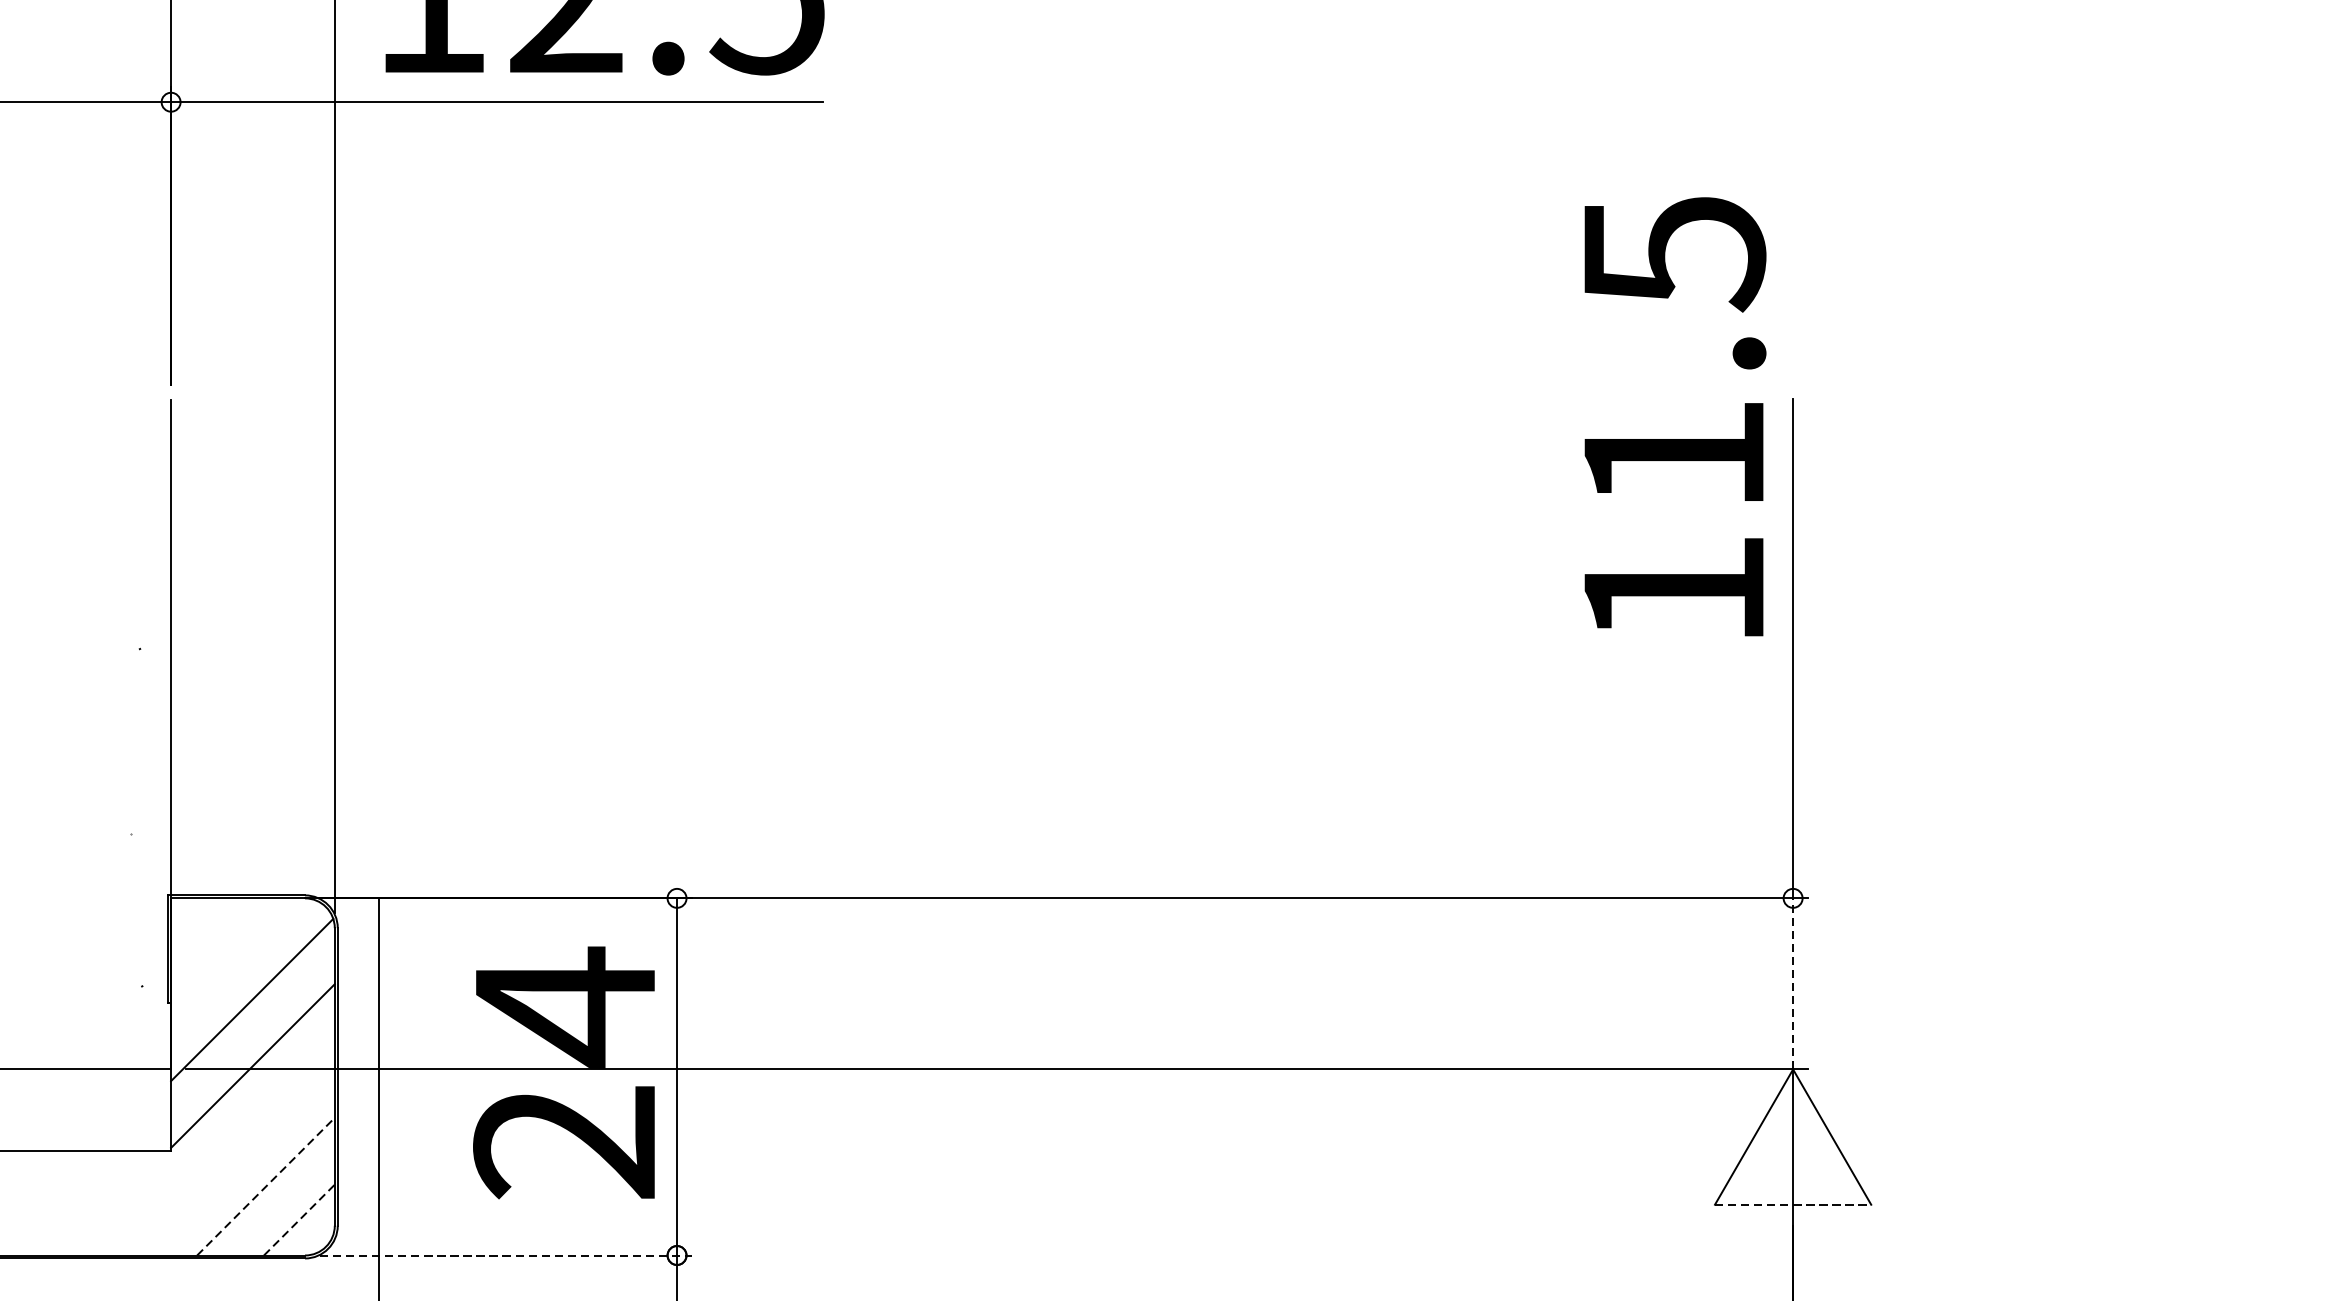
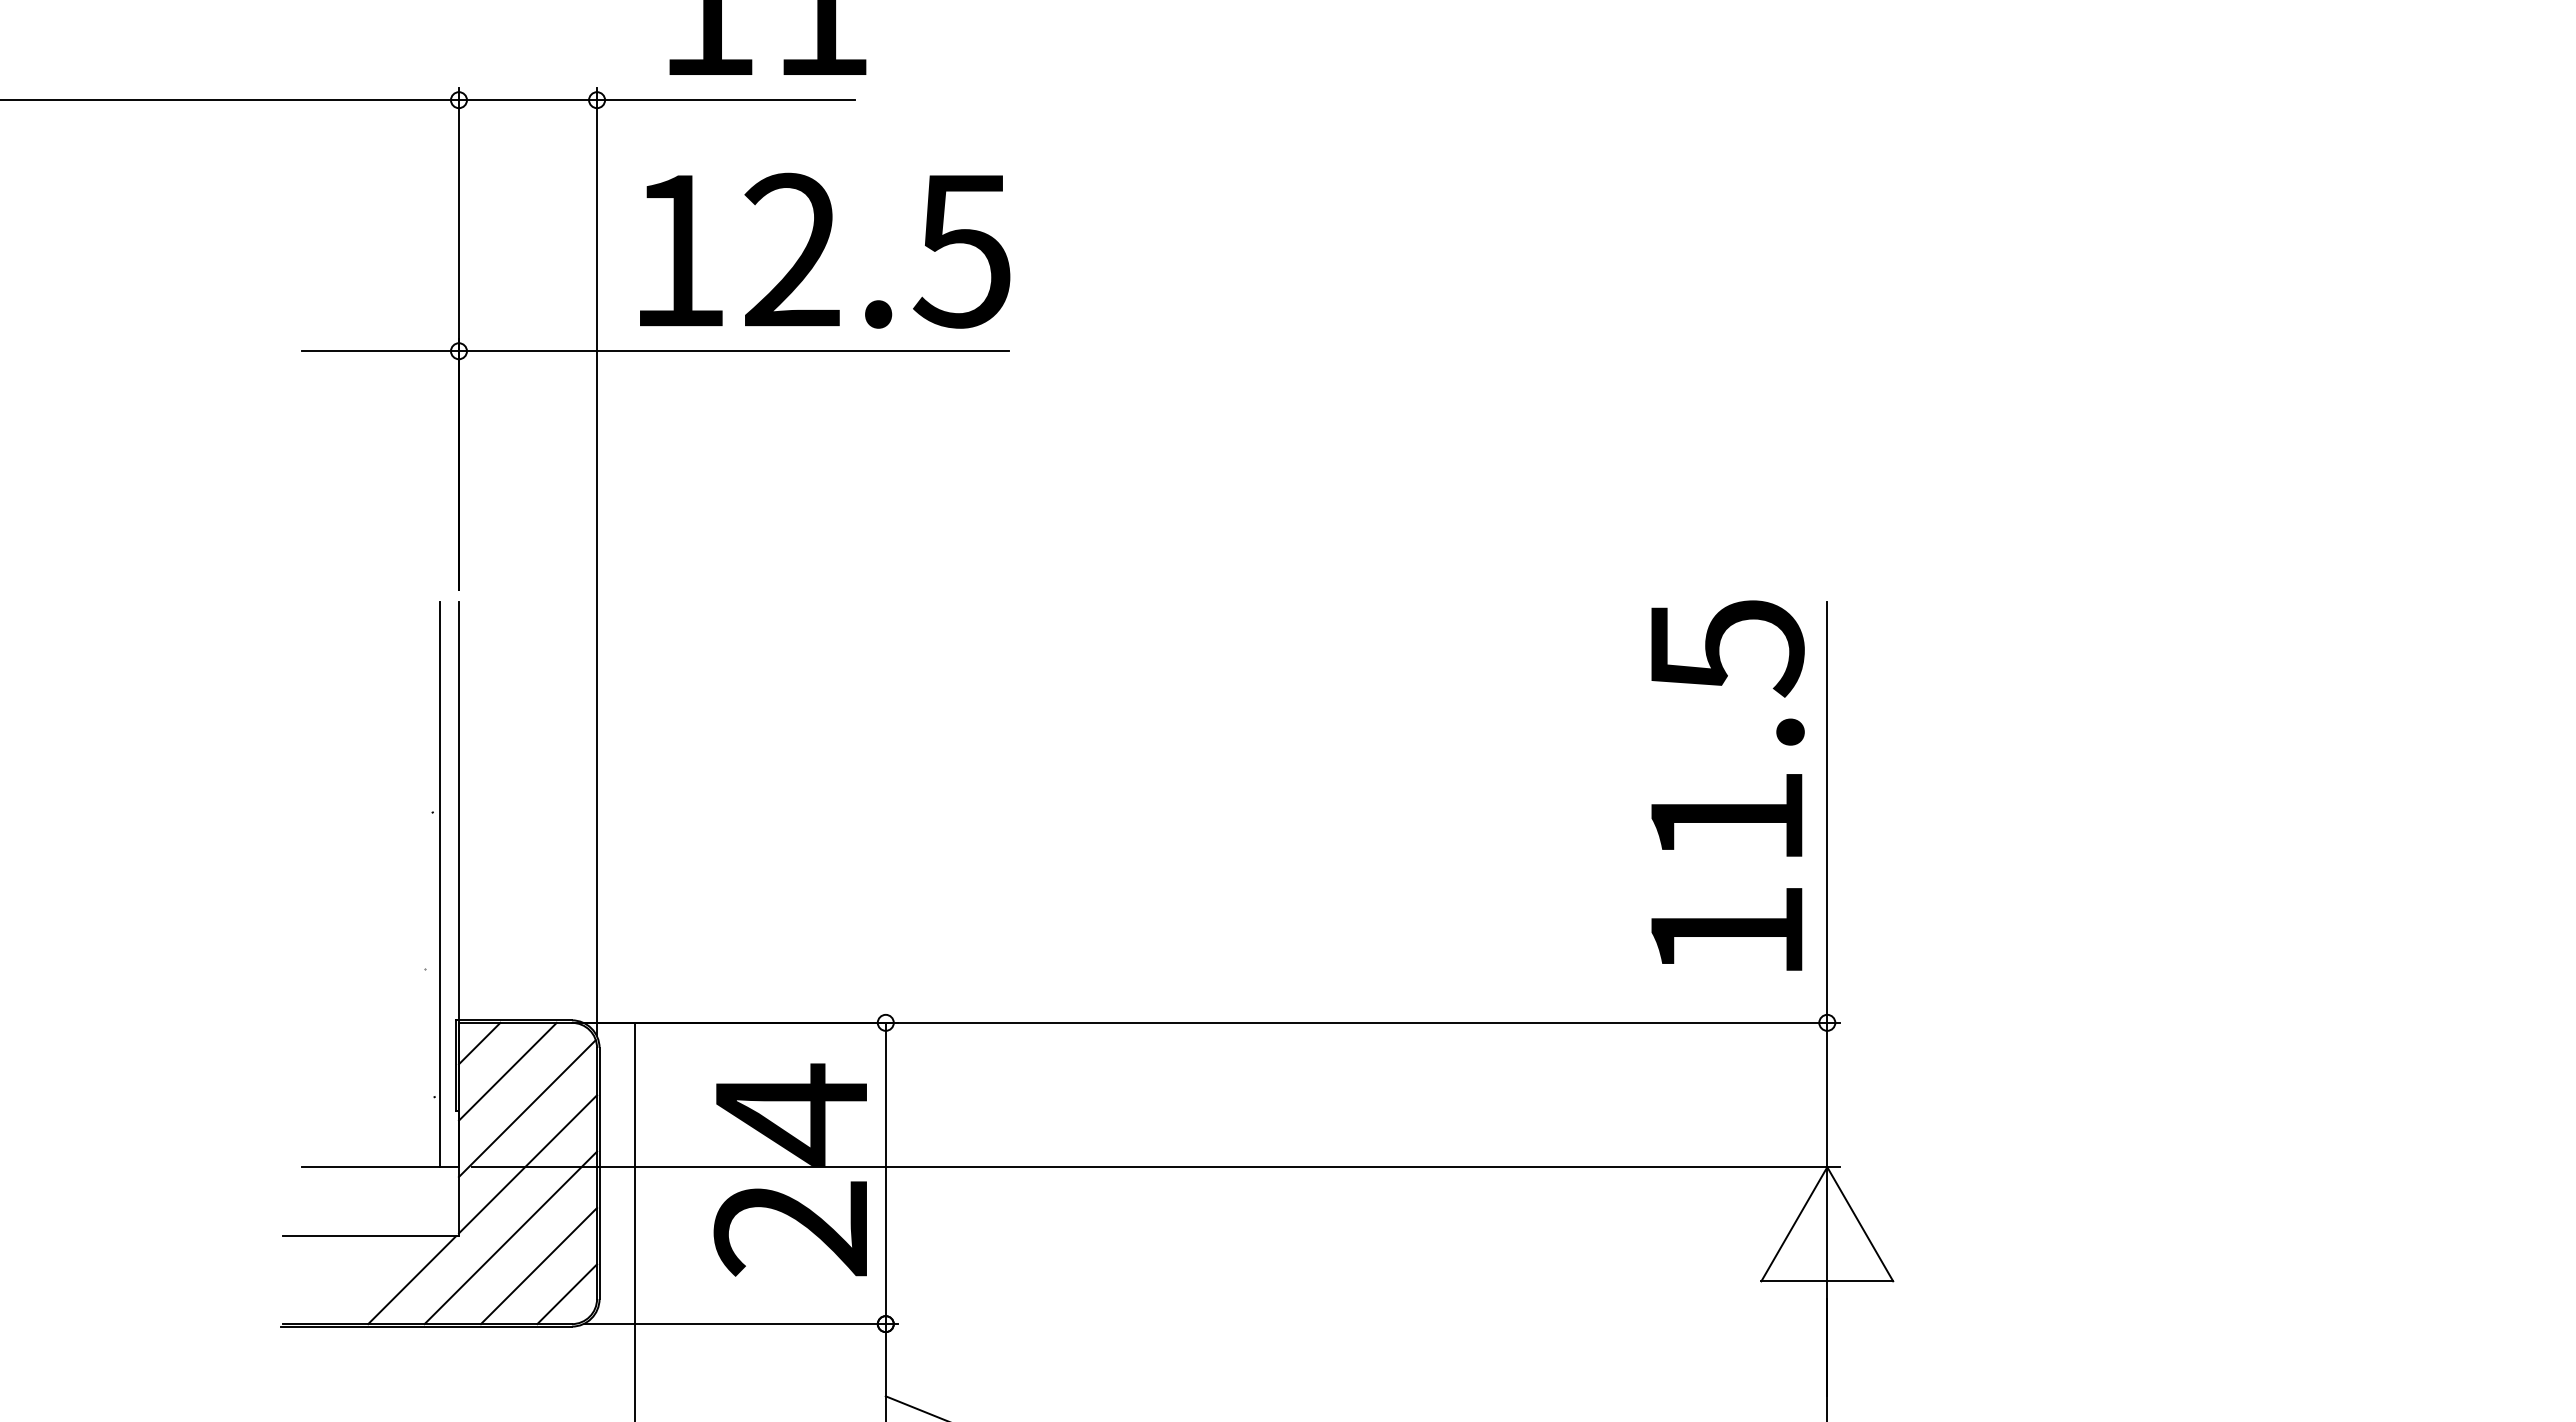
text: (1674, 416) -> (1727, 785), moved
line: (149, 734) -> (440, 884), added
line: (195, 922) -> (479, 1043), added
line: (228, 956) -> (507, 1071), added
line: (1793, 983) -> (1827, 1094), dashed -> solid
line: (232, 1152) -> (510, 1237), added
line: (266, 1186) -> (539, 1265), dashed -> solid
line: (116, 1203) -> (412, 1280), added
line: (1793, 1204) -> (1827, 1281), dashed -> solid
line: (299, 1219) -> (567, 1293), dashed -> solid
line: (506, 1255) -> (741, 1324), dashed -> solid

